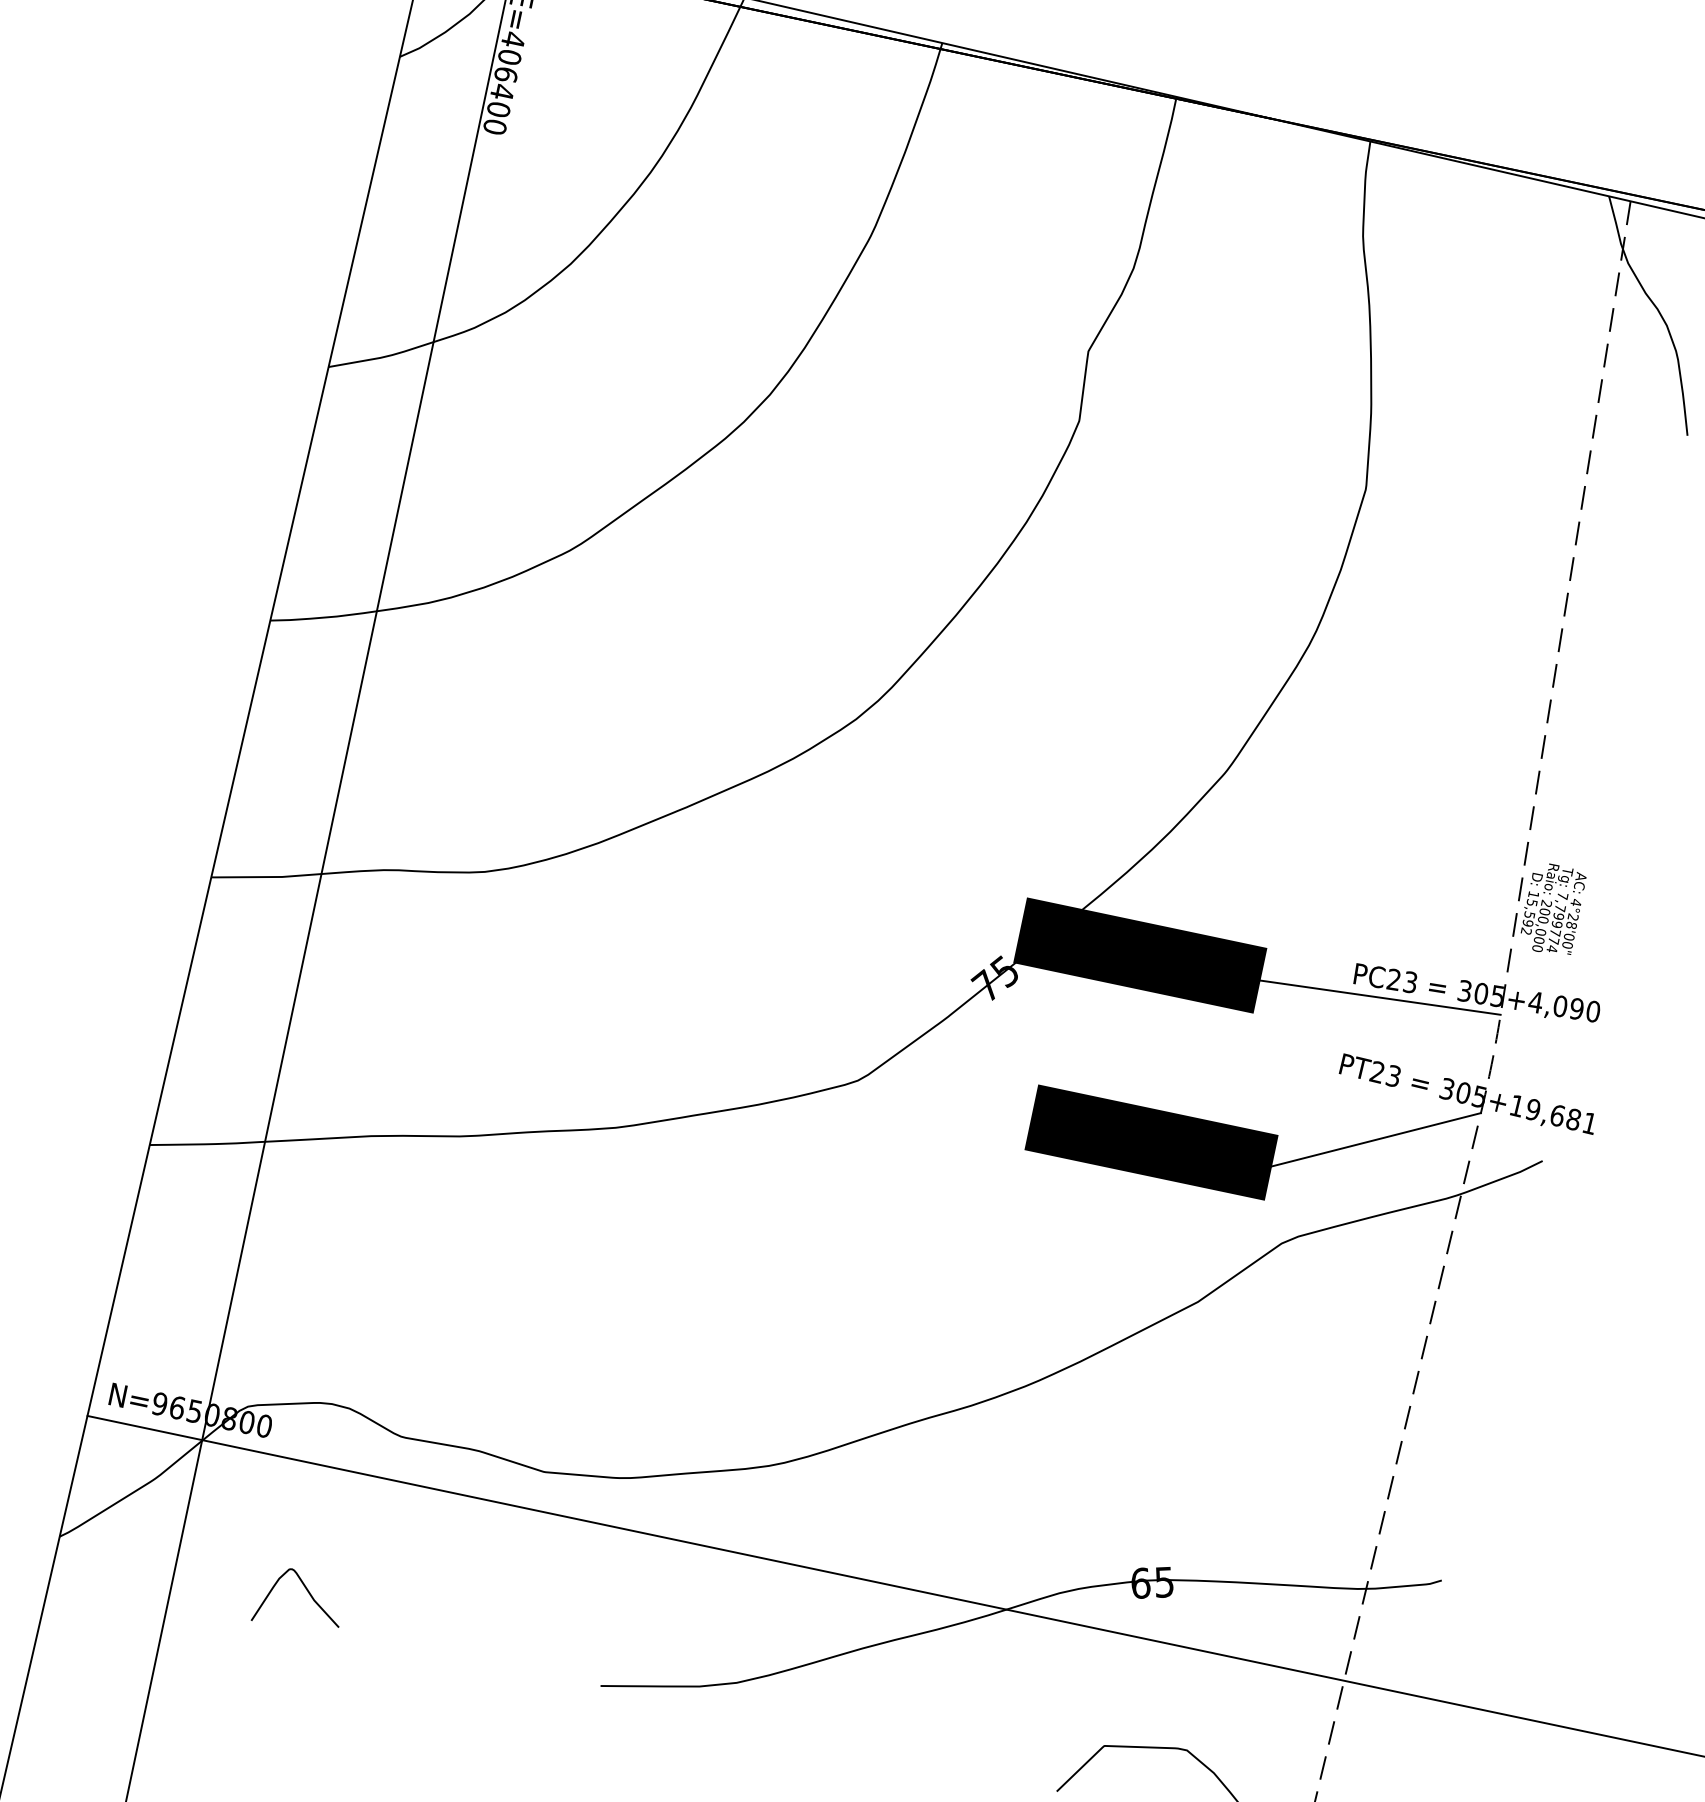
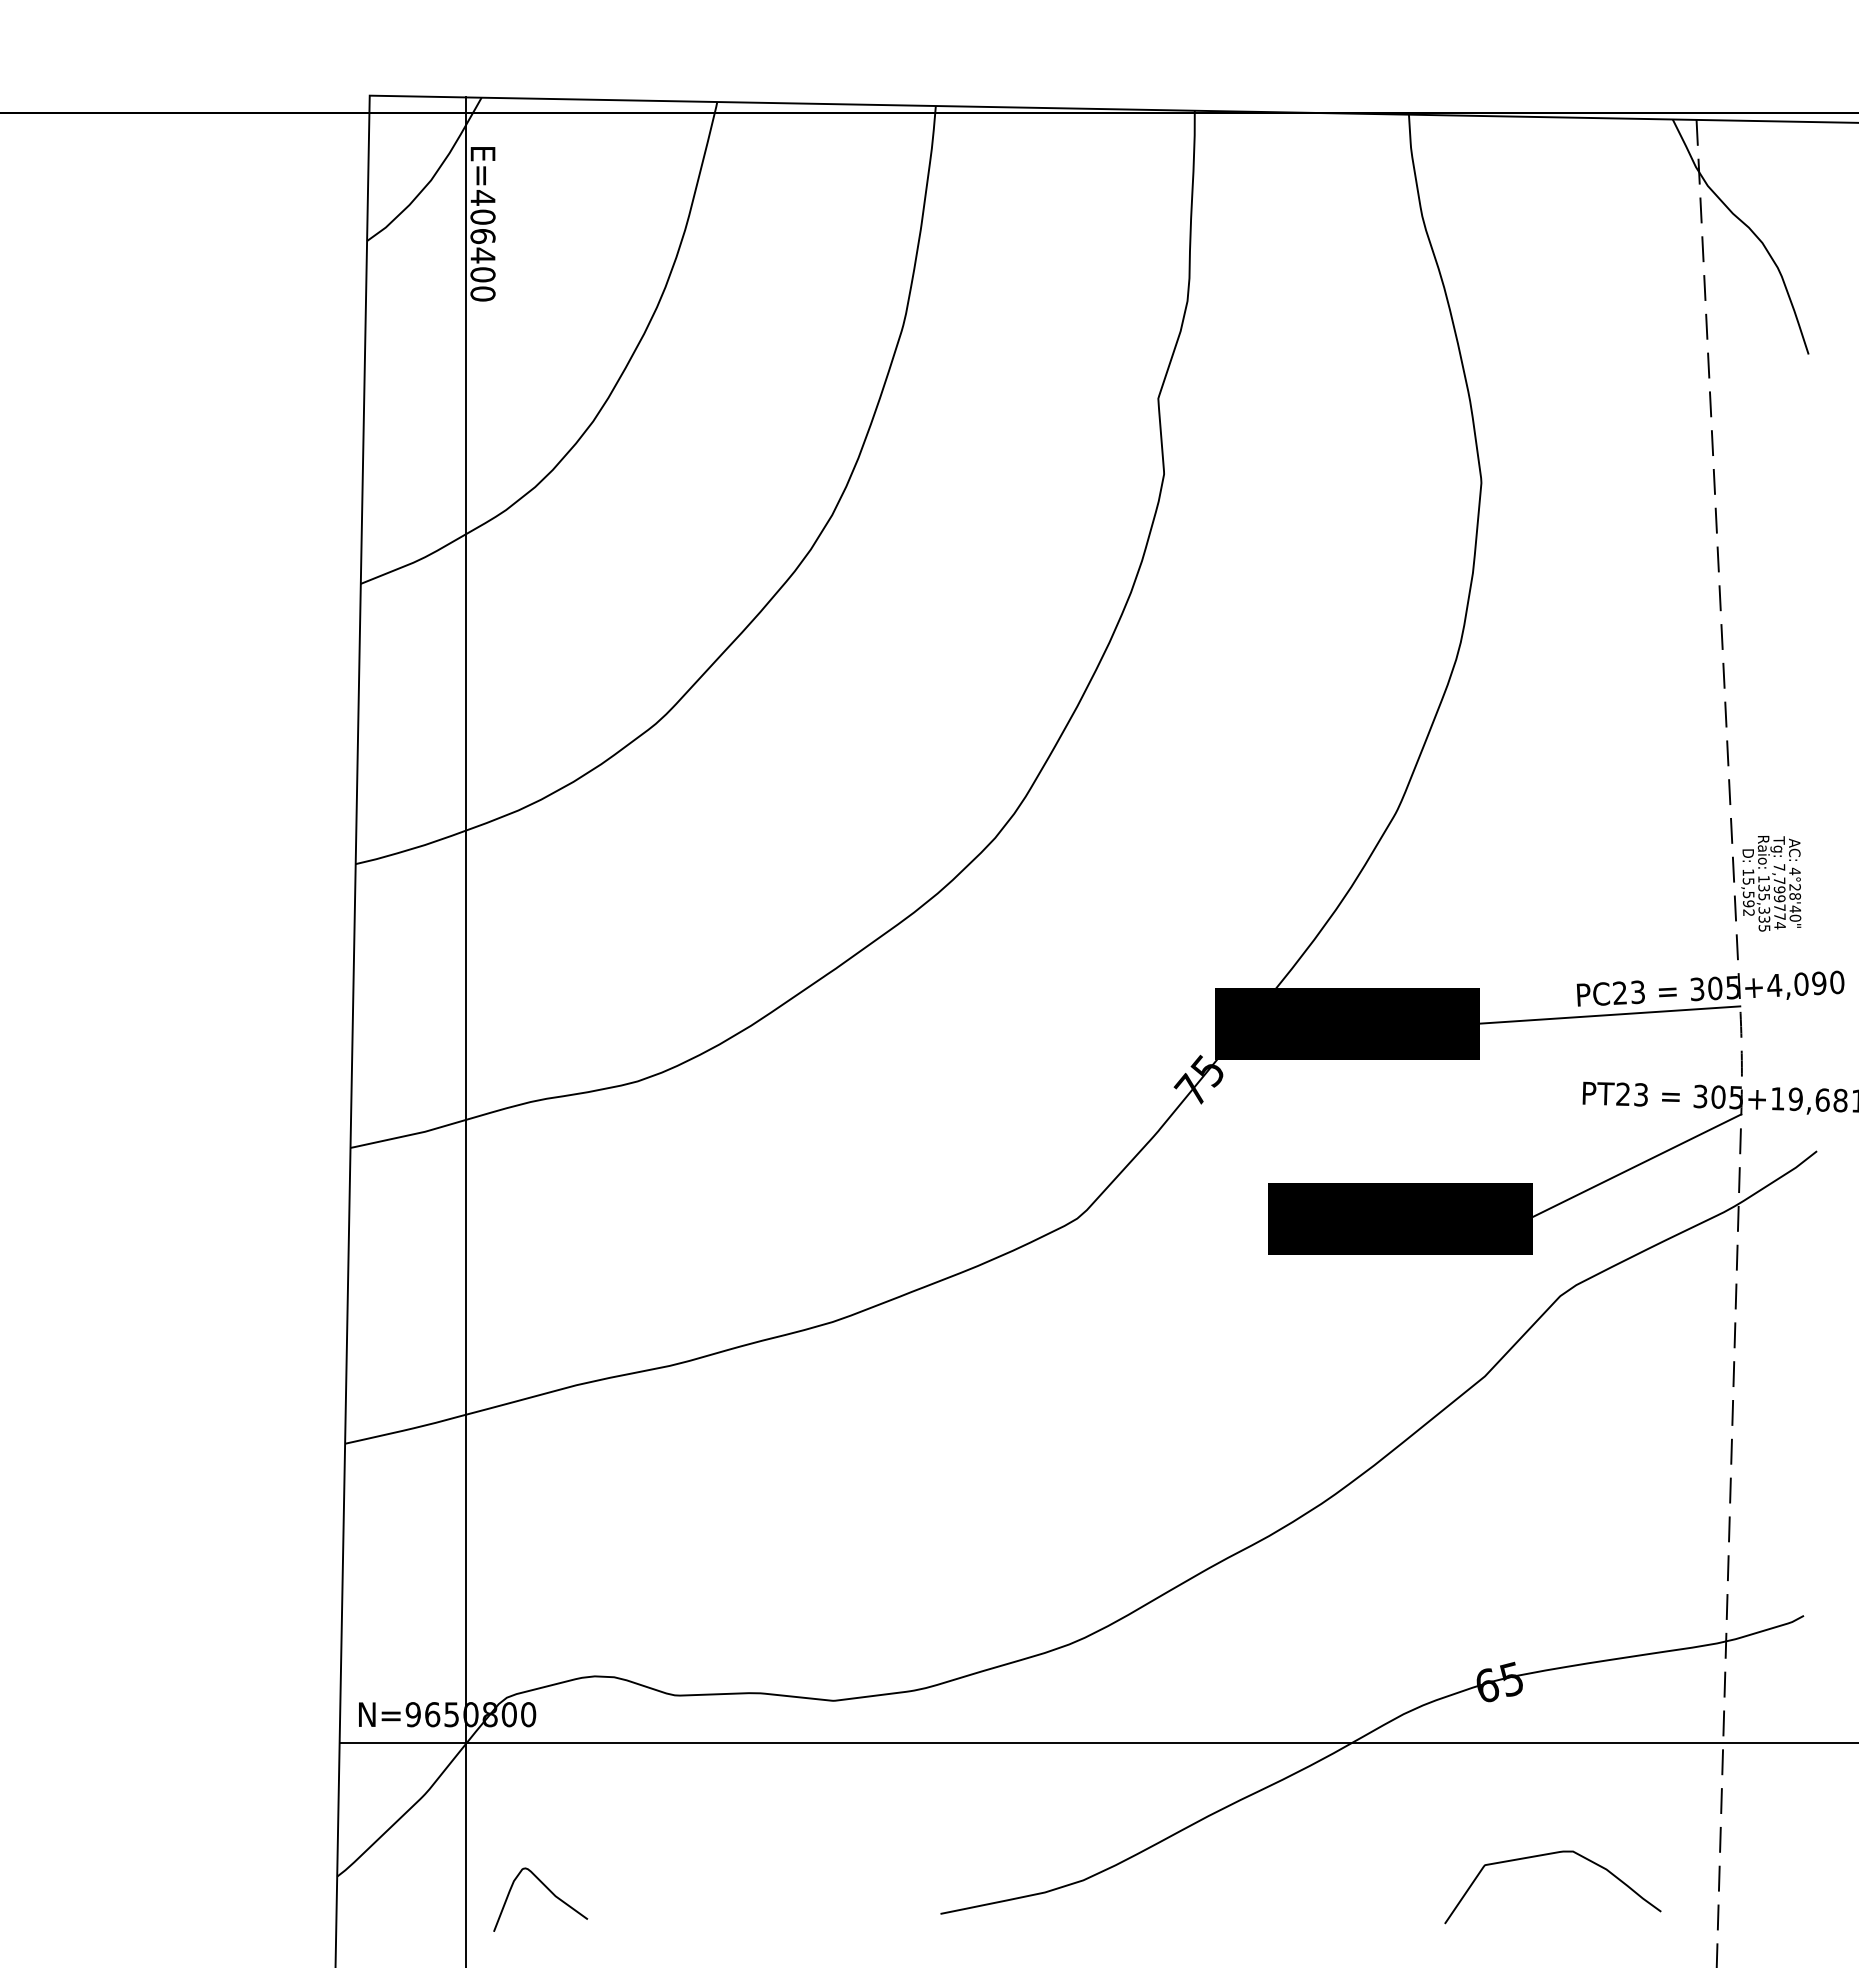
text: (1542, 925) -> (1764, 903), 200,000 -> 135,335
text: (1569, 936) -> (1795, 908), 4°28'00" -> 4°28'40"
curve: (308, 1593) -> (548, 1890), moved

